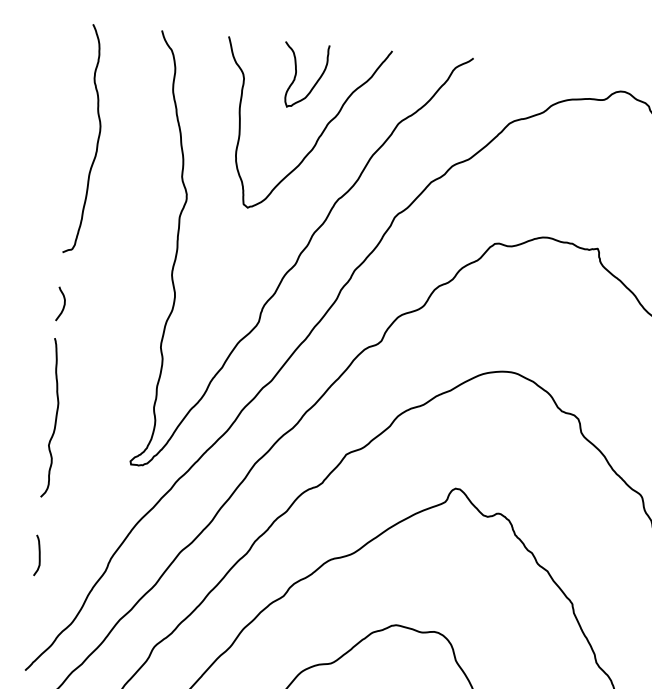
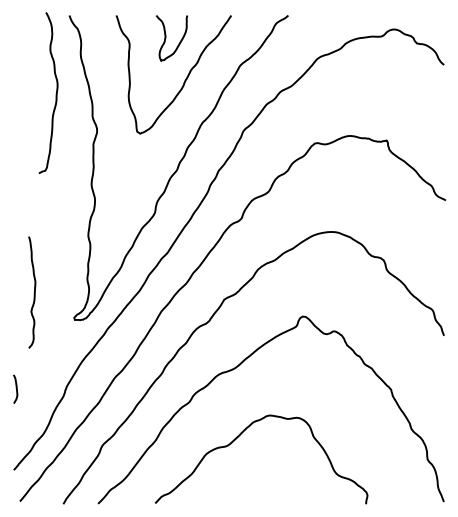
curve: (96, 140) -> (55, 93), moved
curve: (63, 304) -> (17, 212), removed
curve: (54, 419) -> (33, 293), moved

